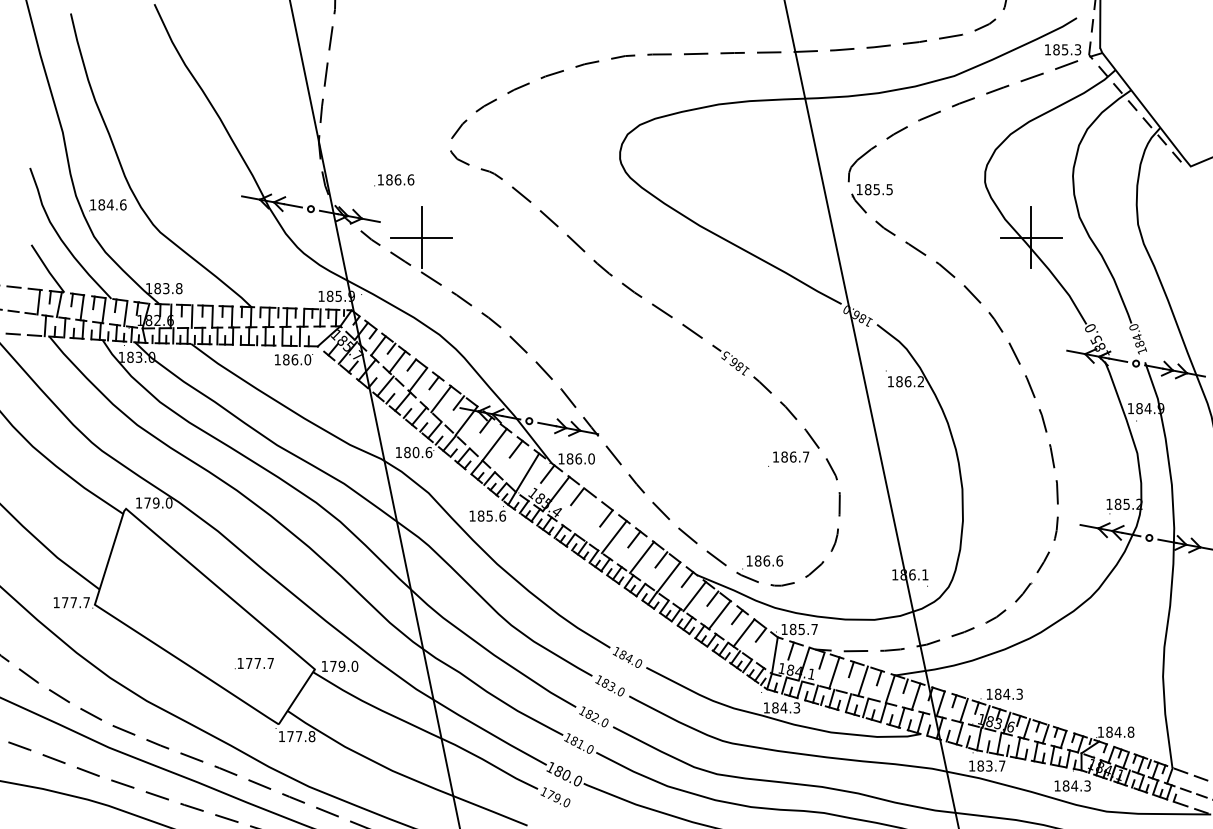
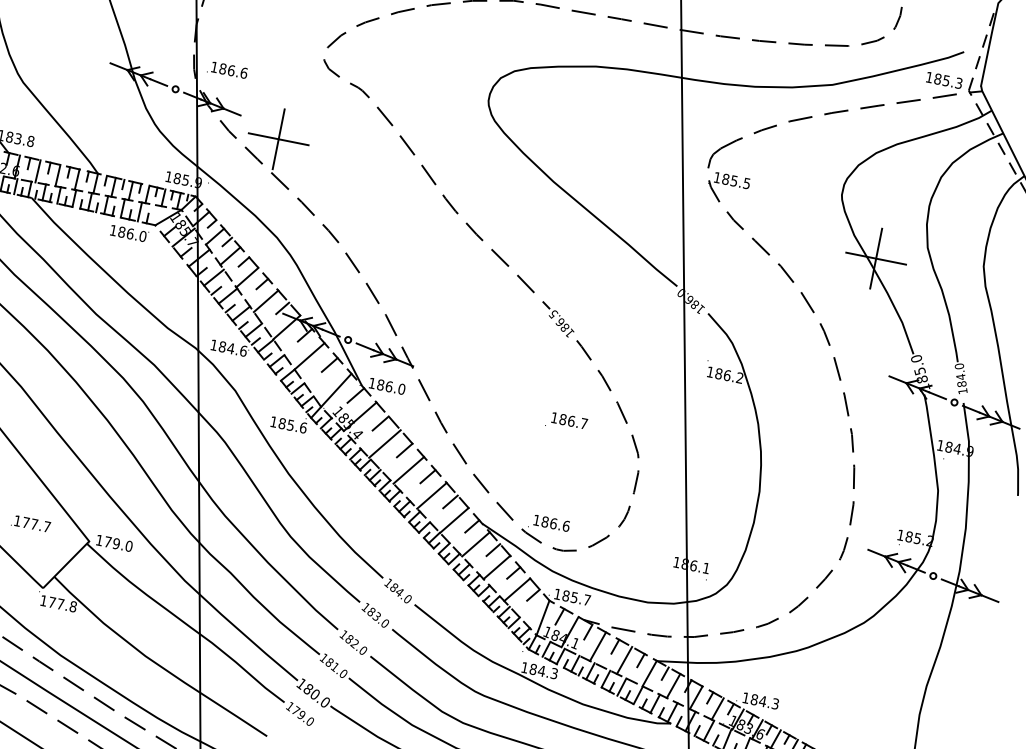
text: (394, 180) -> (227, 70), moved
text: (415, 452) -> (230, 348), 180.6 -> 184.6
text: (788, 458) -> (566, 421), moved
line: (585, 515) -> (384, 443), added

